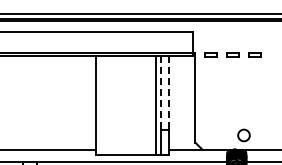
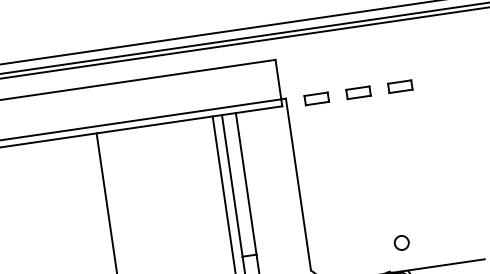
line: (161, 93) -> (232, 186), dashed -> solid
line: (168, 93) -> (246, 184), dashed -> solid
circle: (243, 134) -> (400, 241), size x0.62

